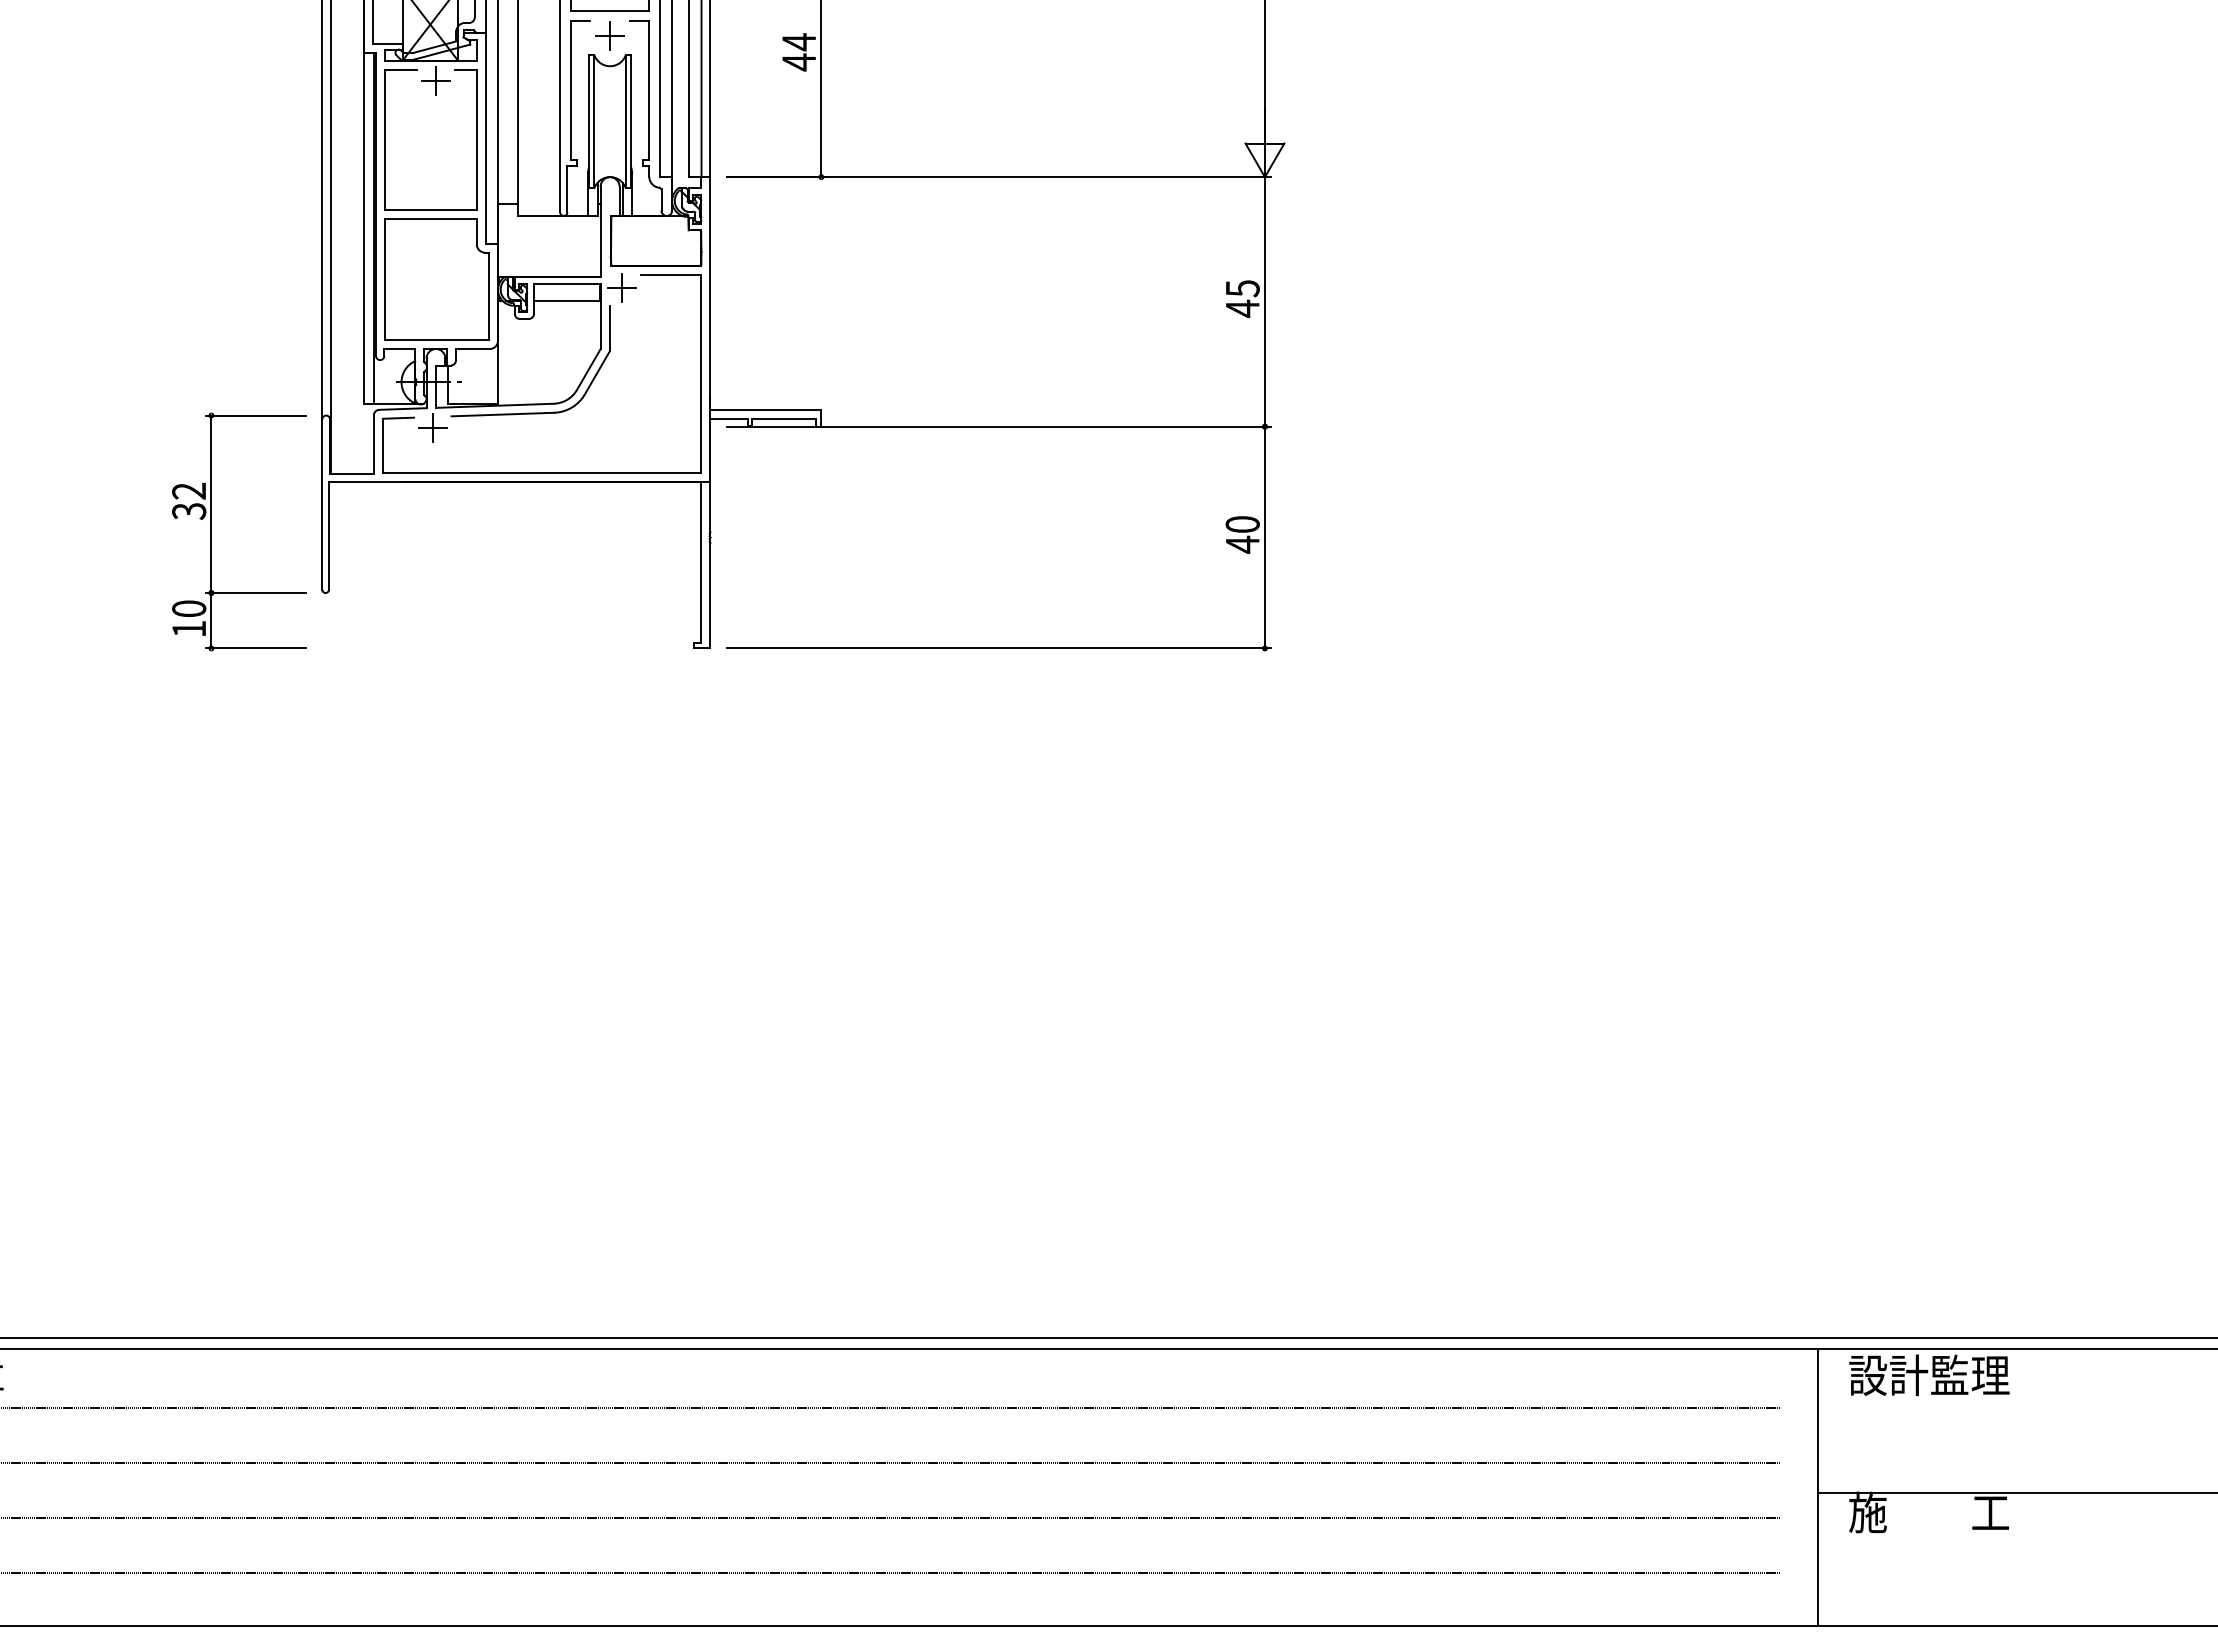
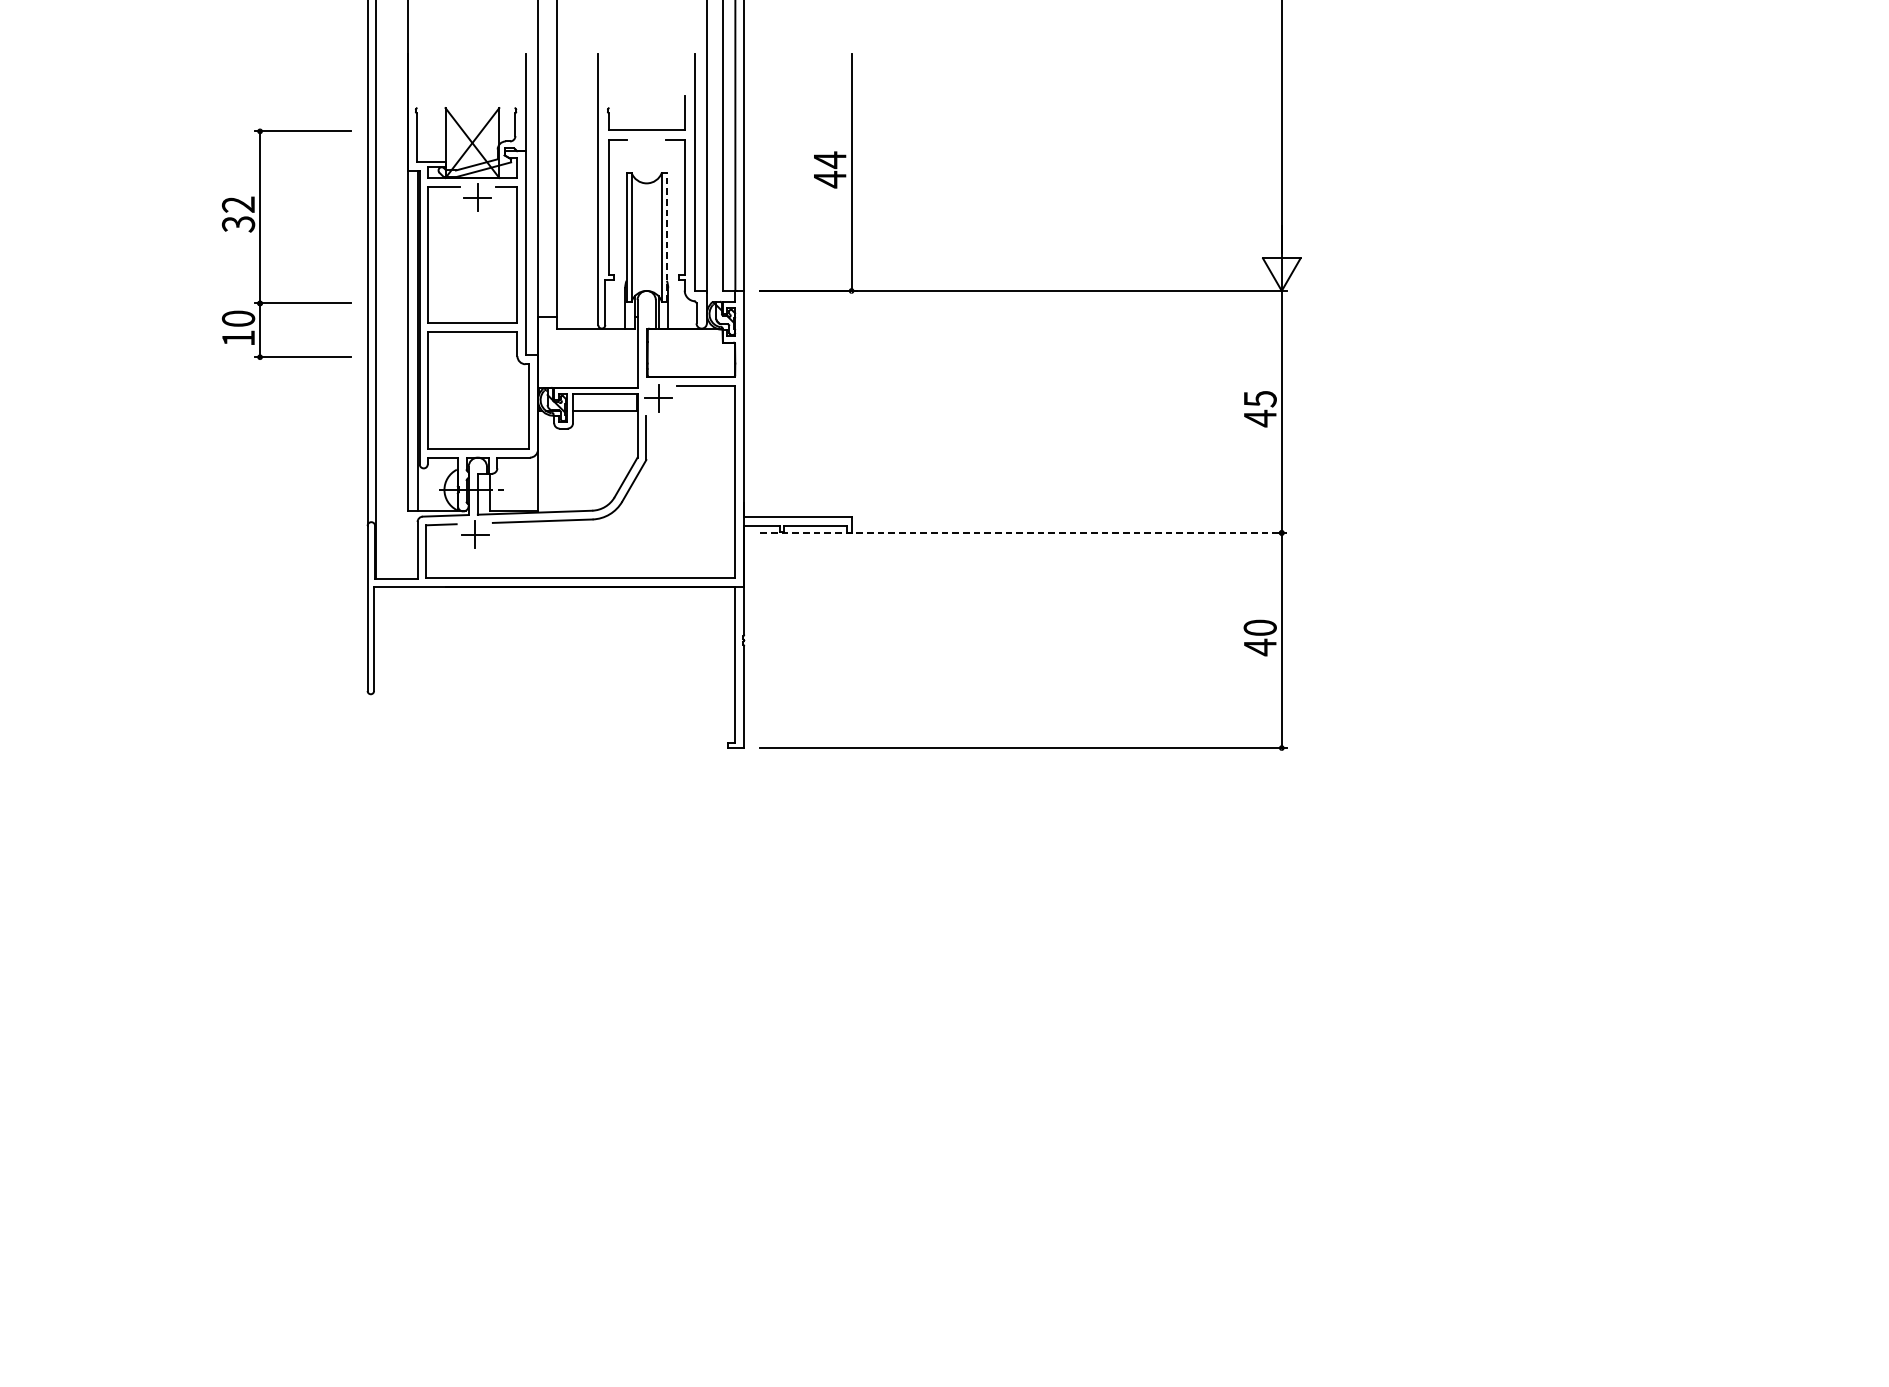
part: (609, 35) -> (646, 153), removed
line: (630, 121) -> (666, 236), solid -> dashed
line: (998, 426) -> (1023, 532), solid -> dashed
part: (211, 531) -> (260, 243), moved

